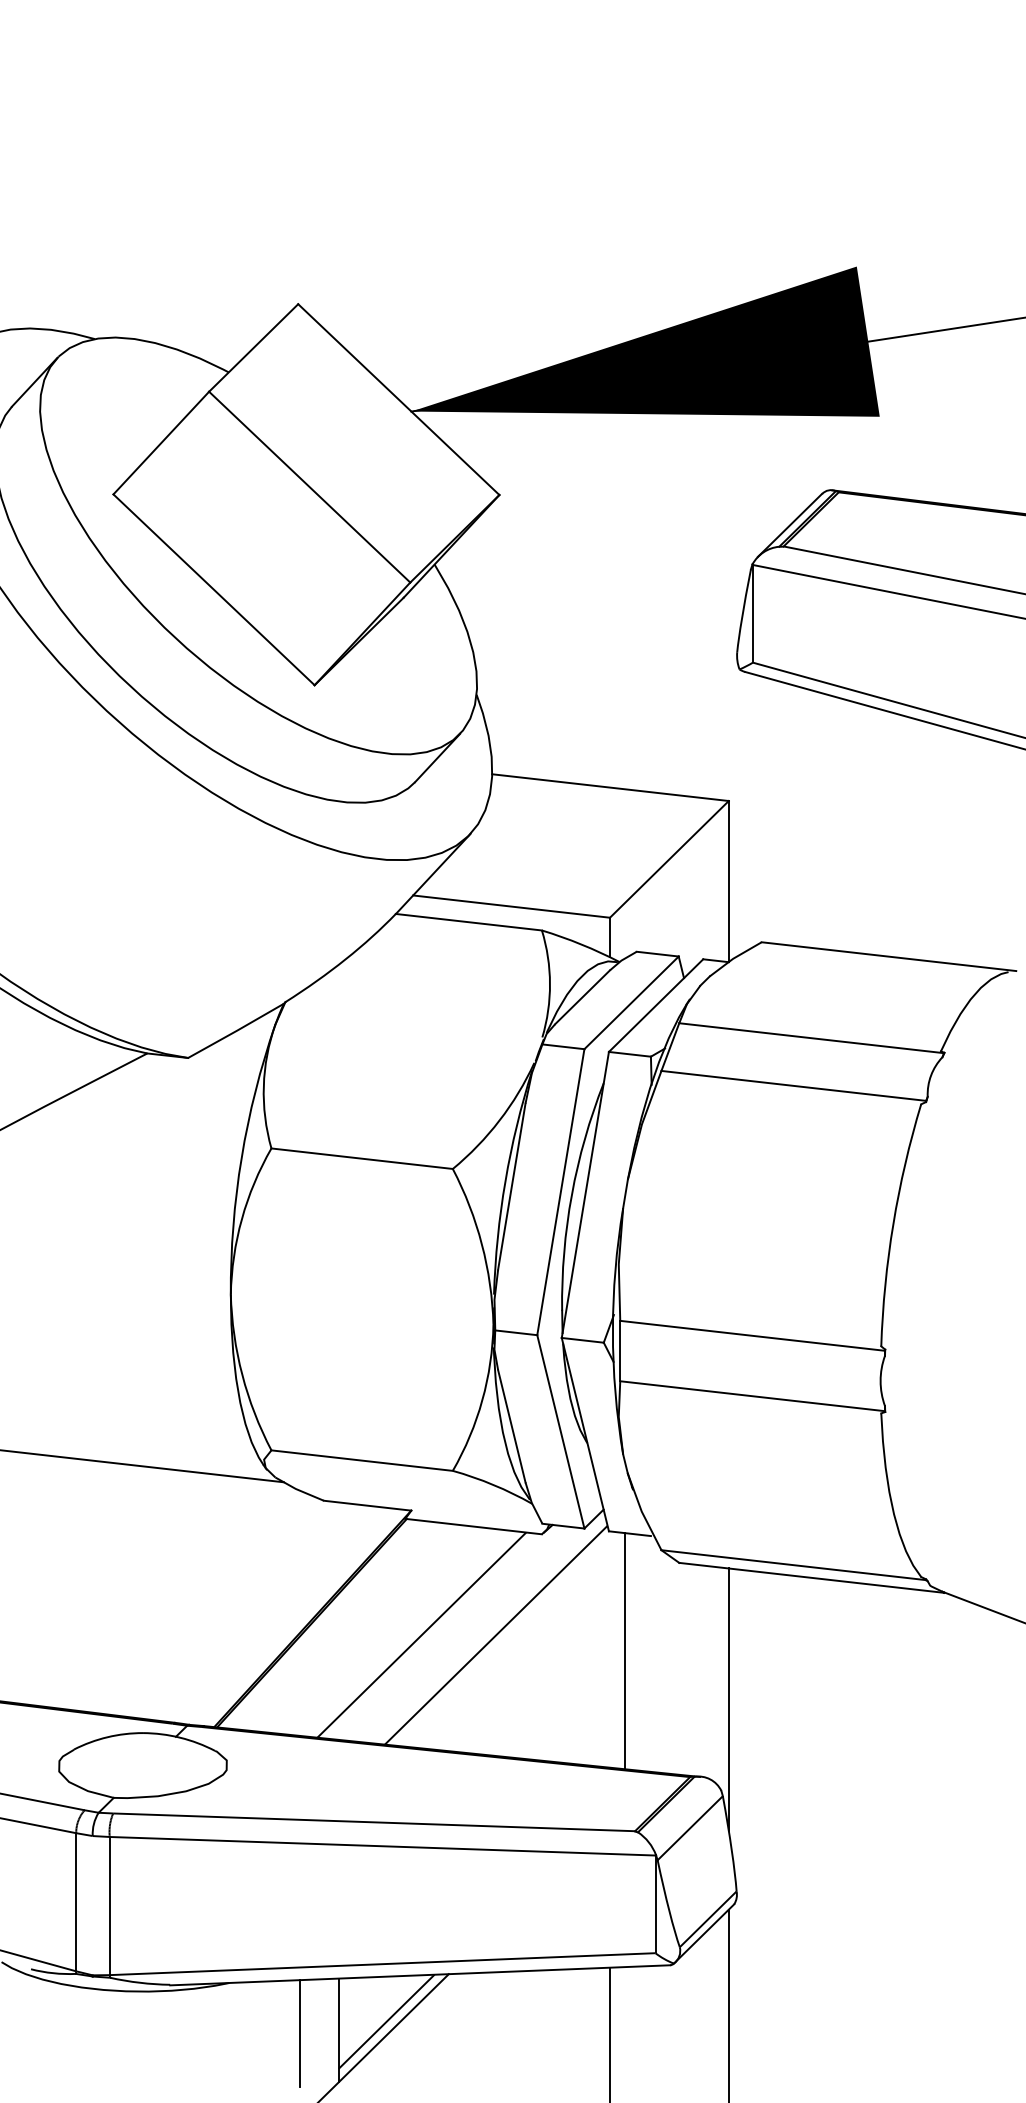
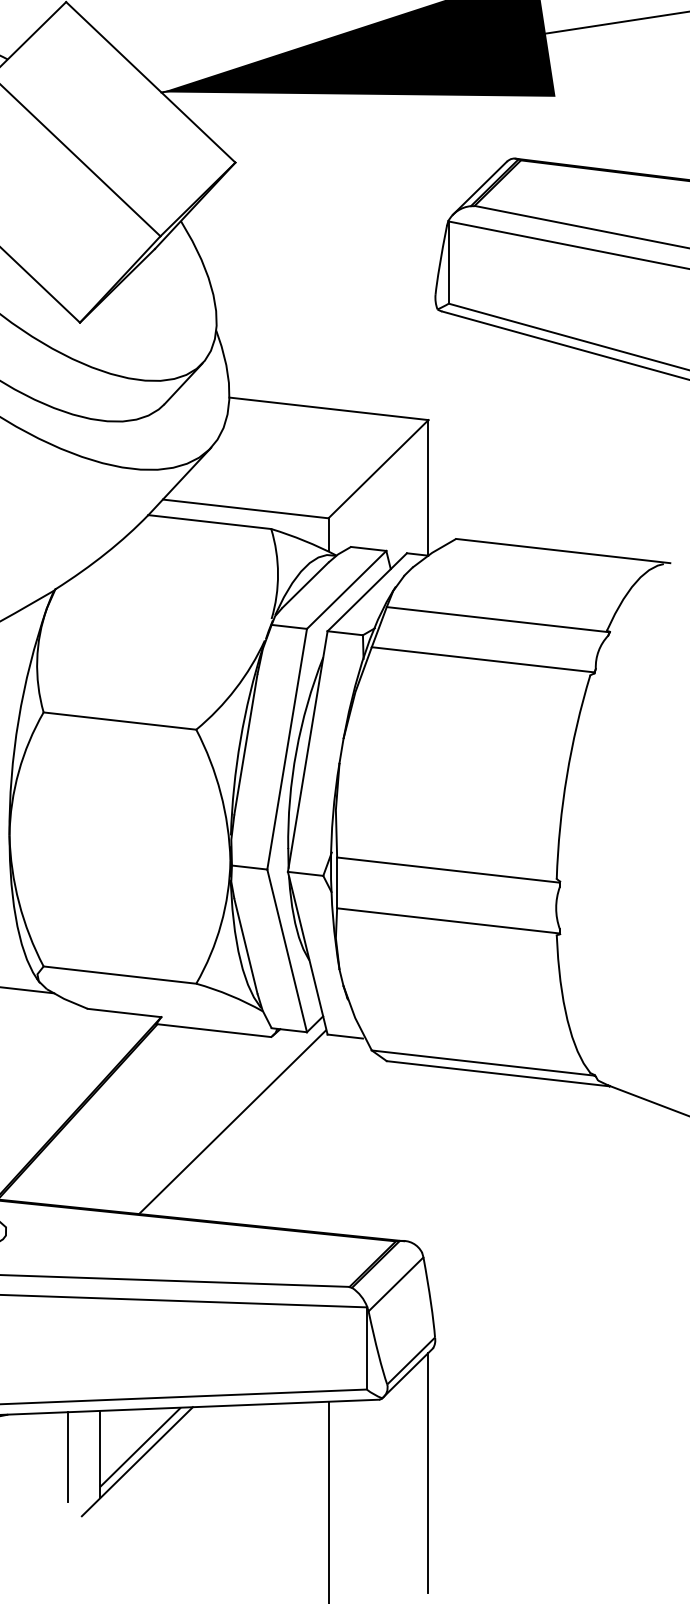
line: (421, 1634) -> (169, 1121), removed
line: (624, 1651) -> (340, 1135), removed
line: (728, 1699) -> (428, 1176), removed

